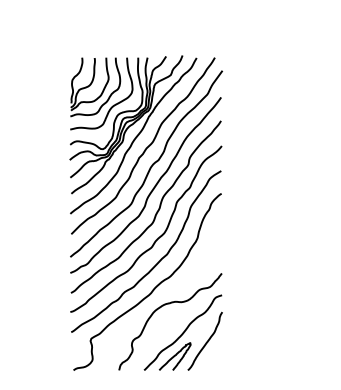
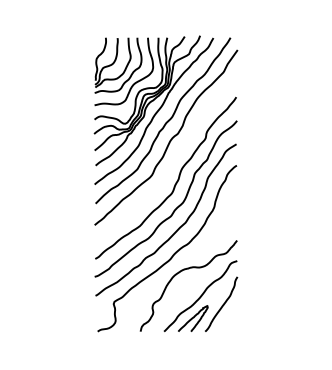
curve: (151, 190) -> (170, 162), removed

